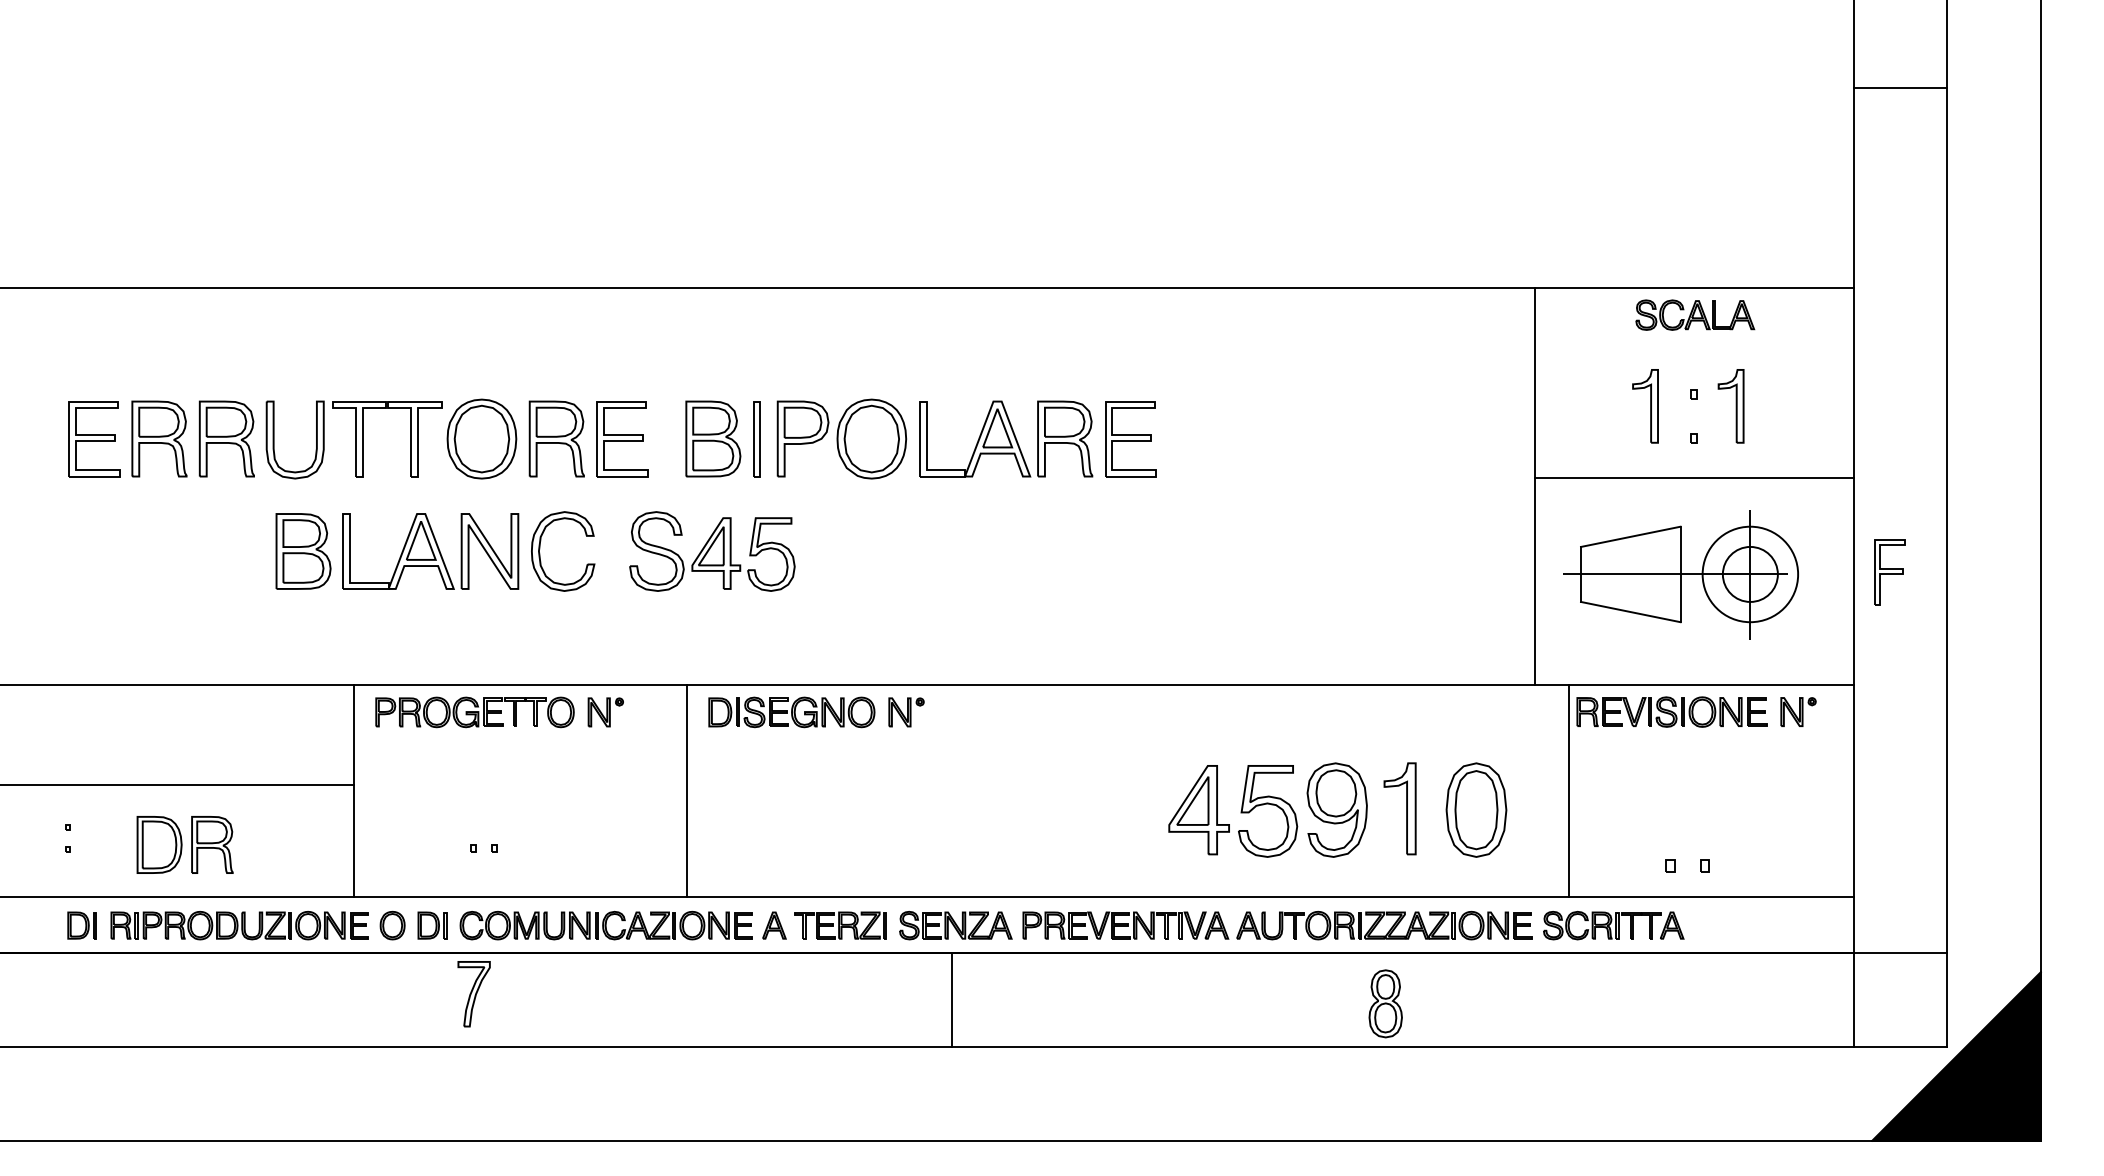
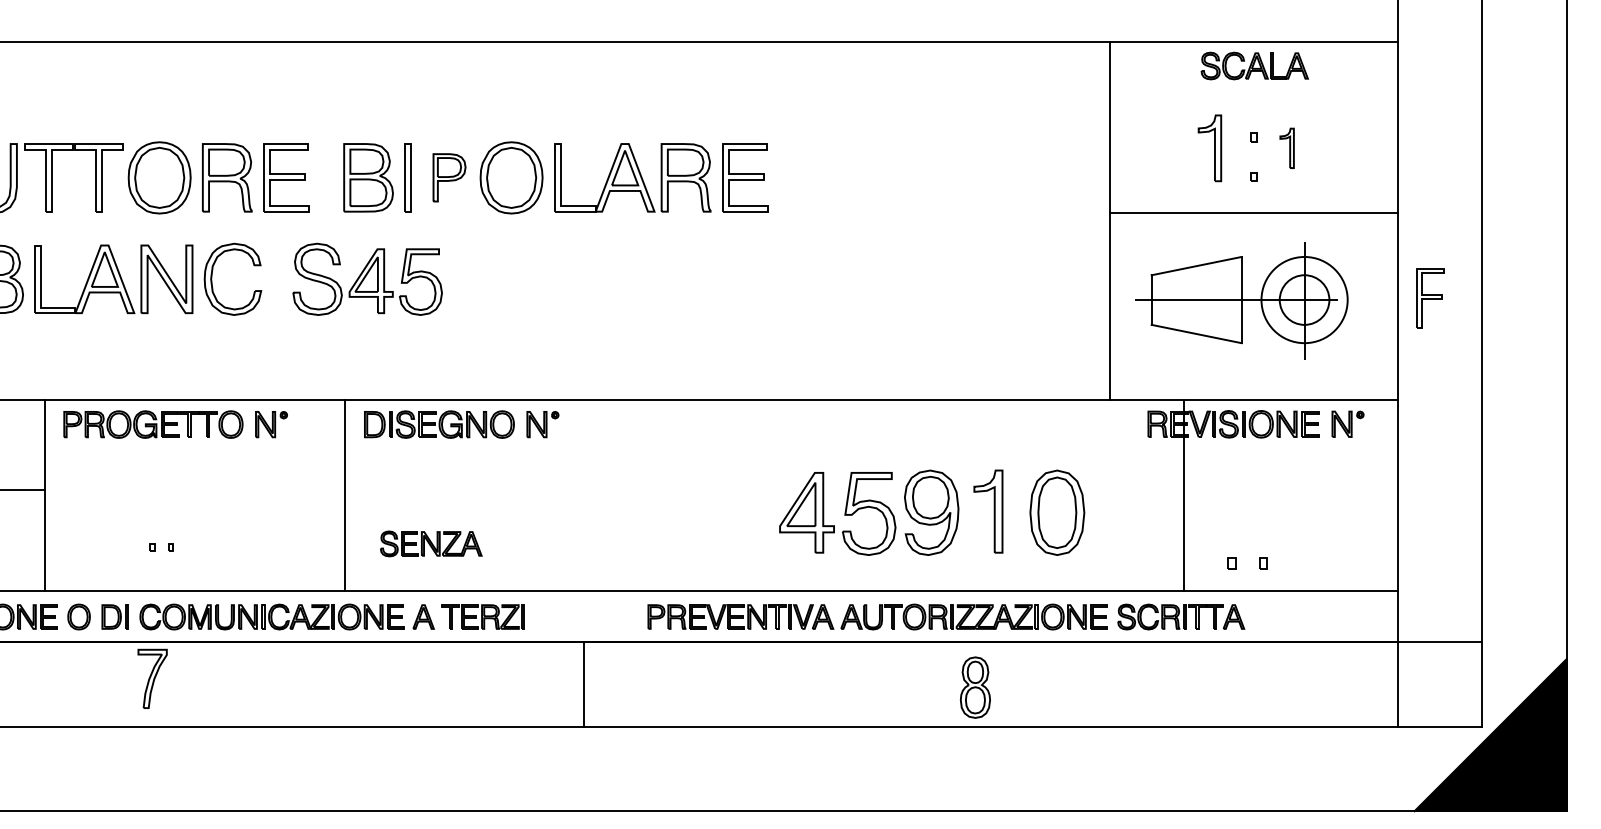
part: (1730, 406) -> (1286, 148), size x0.6
part: (802, 438) -> (449, 177), size x0.7
line: (1568, 791) -> (1183, 495), moved
part: (955, 925) -> (430, 543), moved

